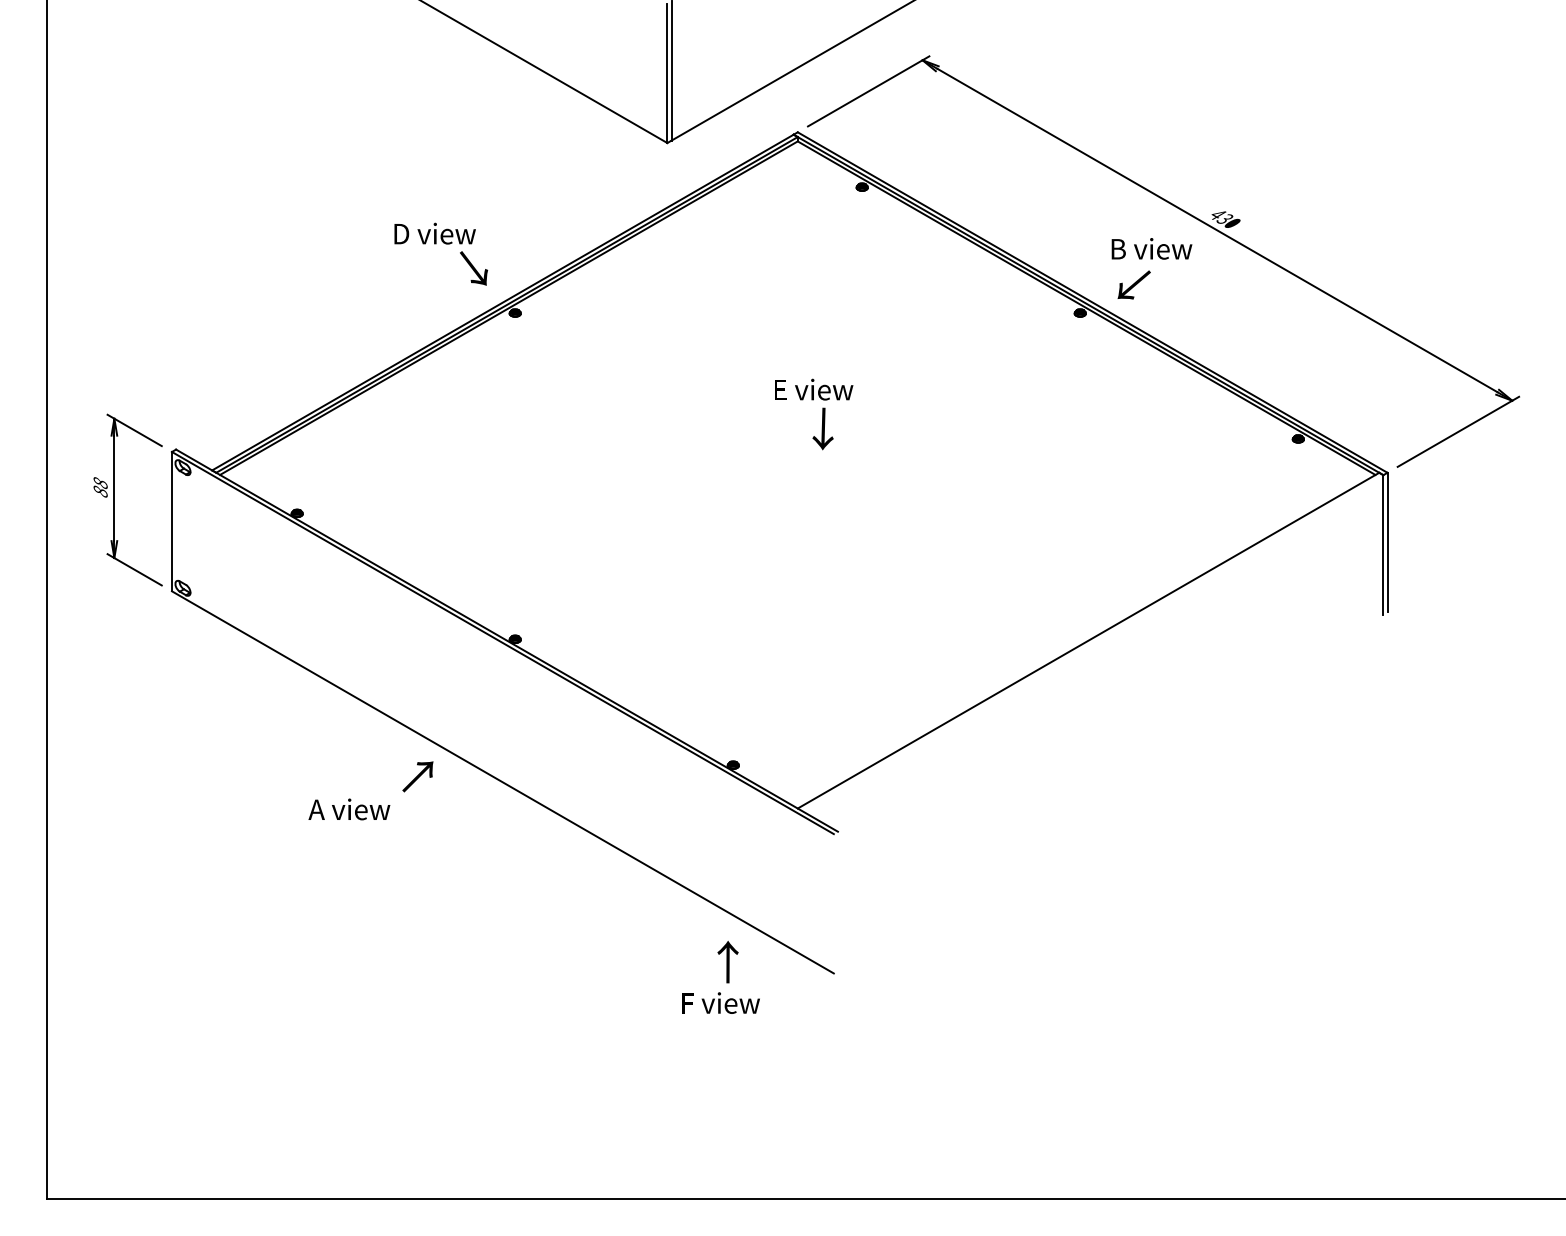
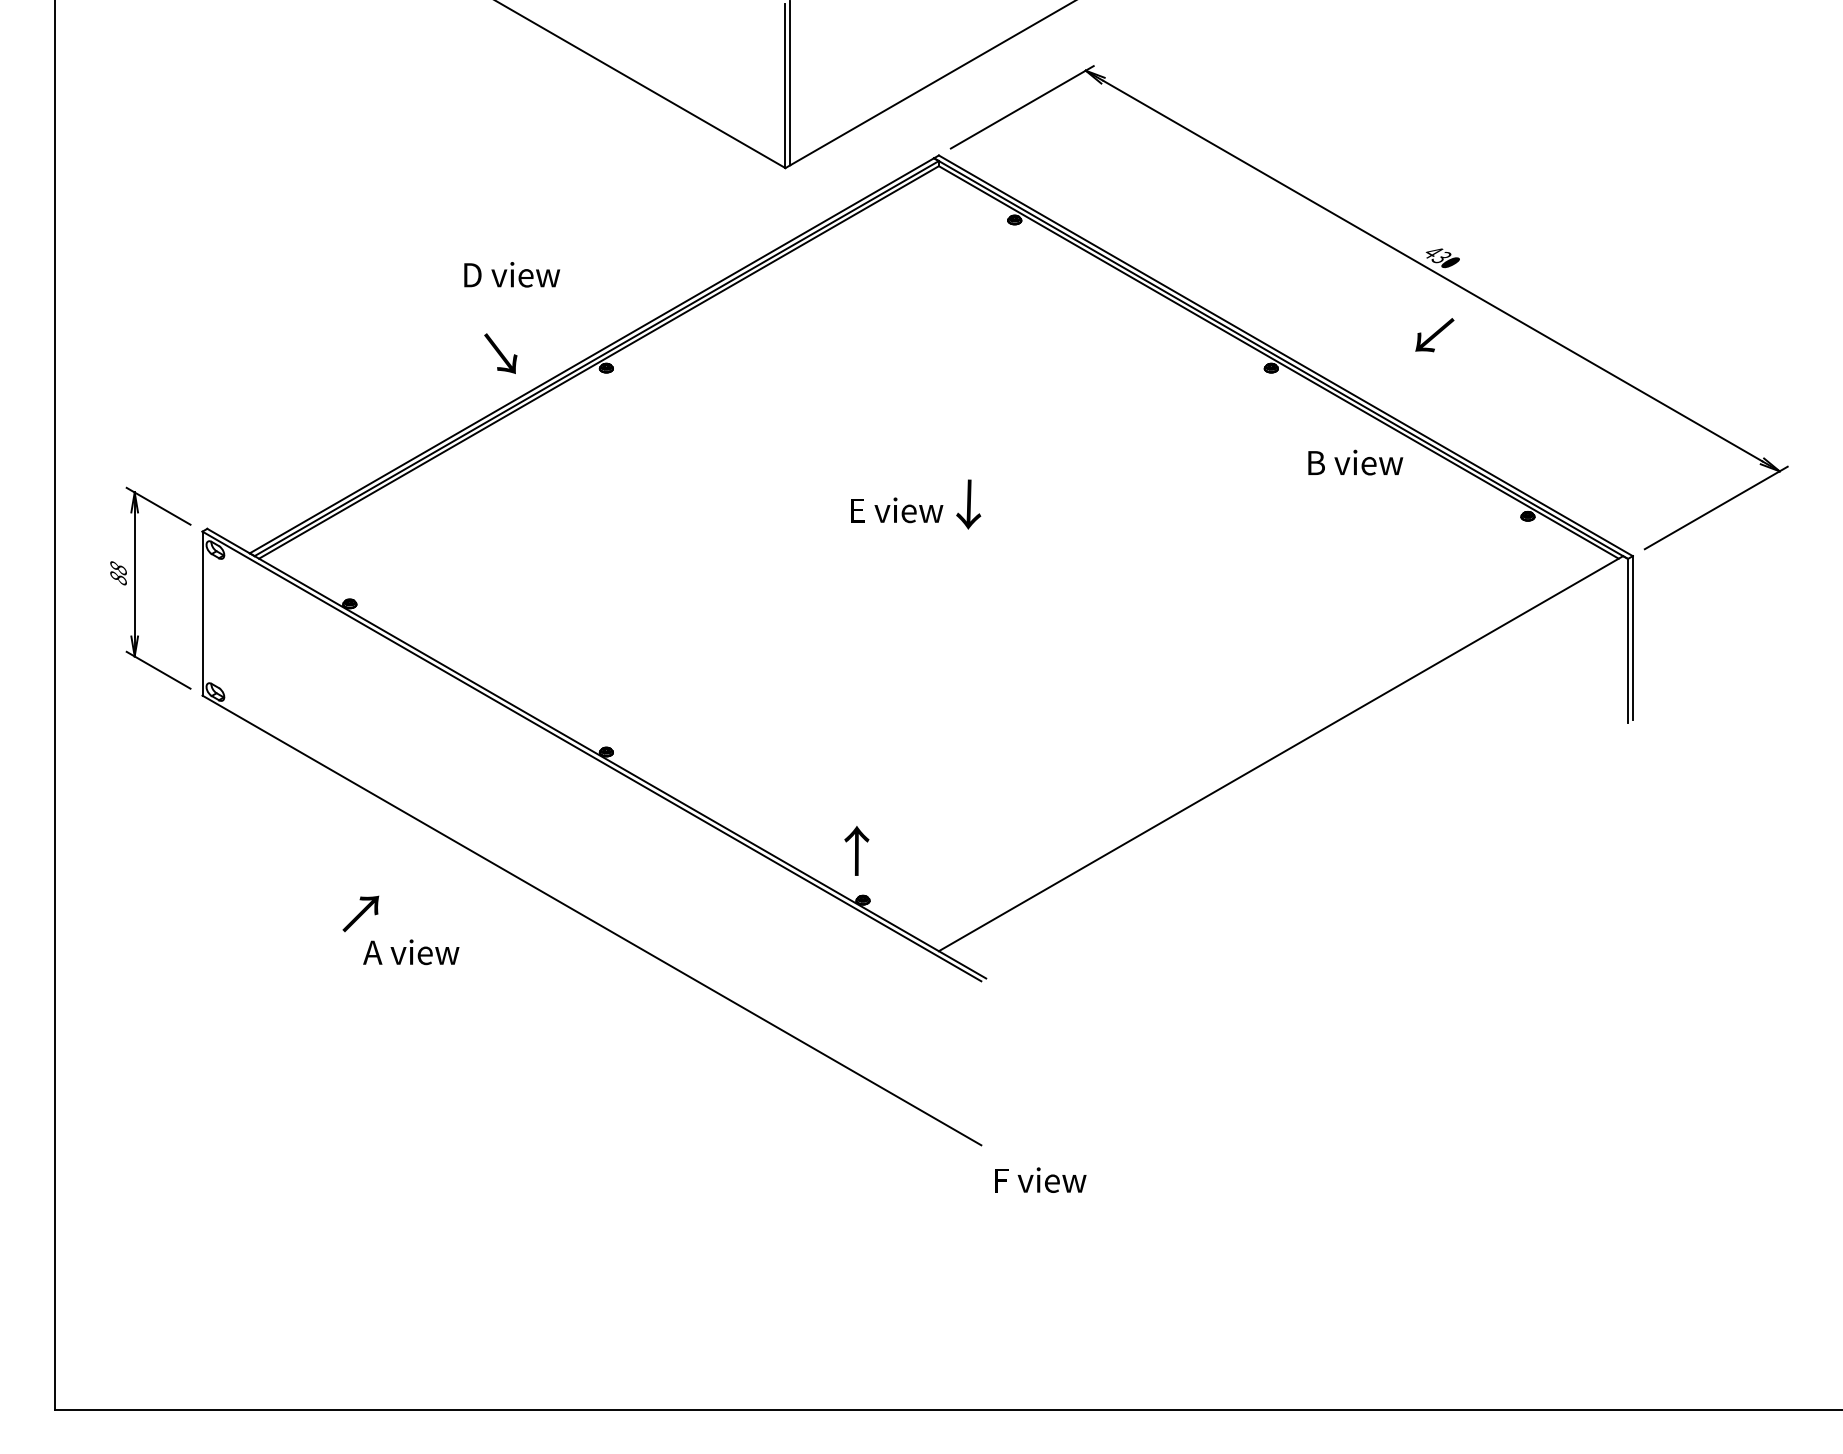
text: (1151, 248) -> (1355, 462), moved
text: (473, 268) -> (500, 353), moved
text: (1133, 285) -> (1434, 335), moved
text: (814, 389) -> (897, 510), moved
text: (417, 776) -> (360, 913), moved
text: (727, 961) -> (856, 850), moved
text: (720, 1002) -> (1040, 1179), moved

